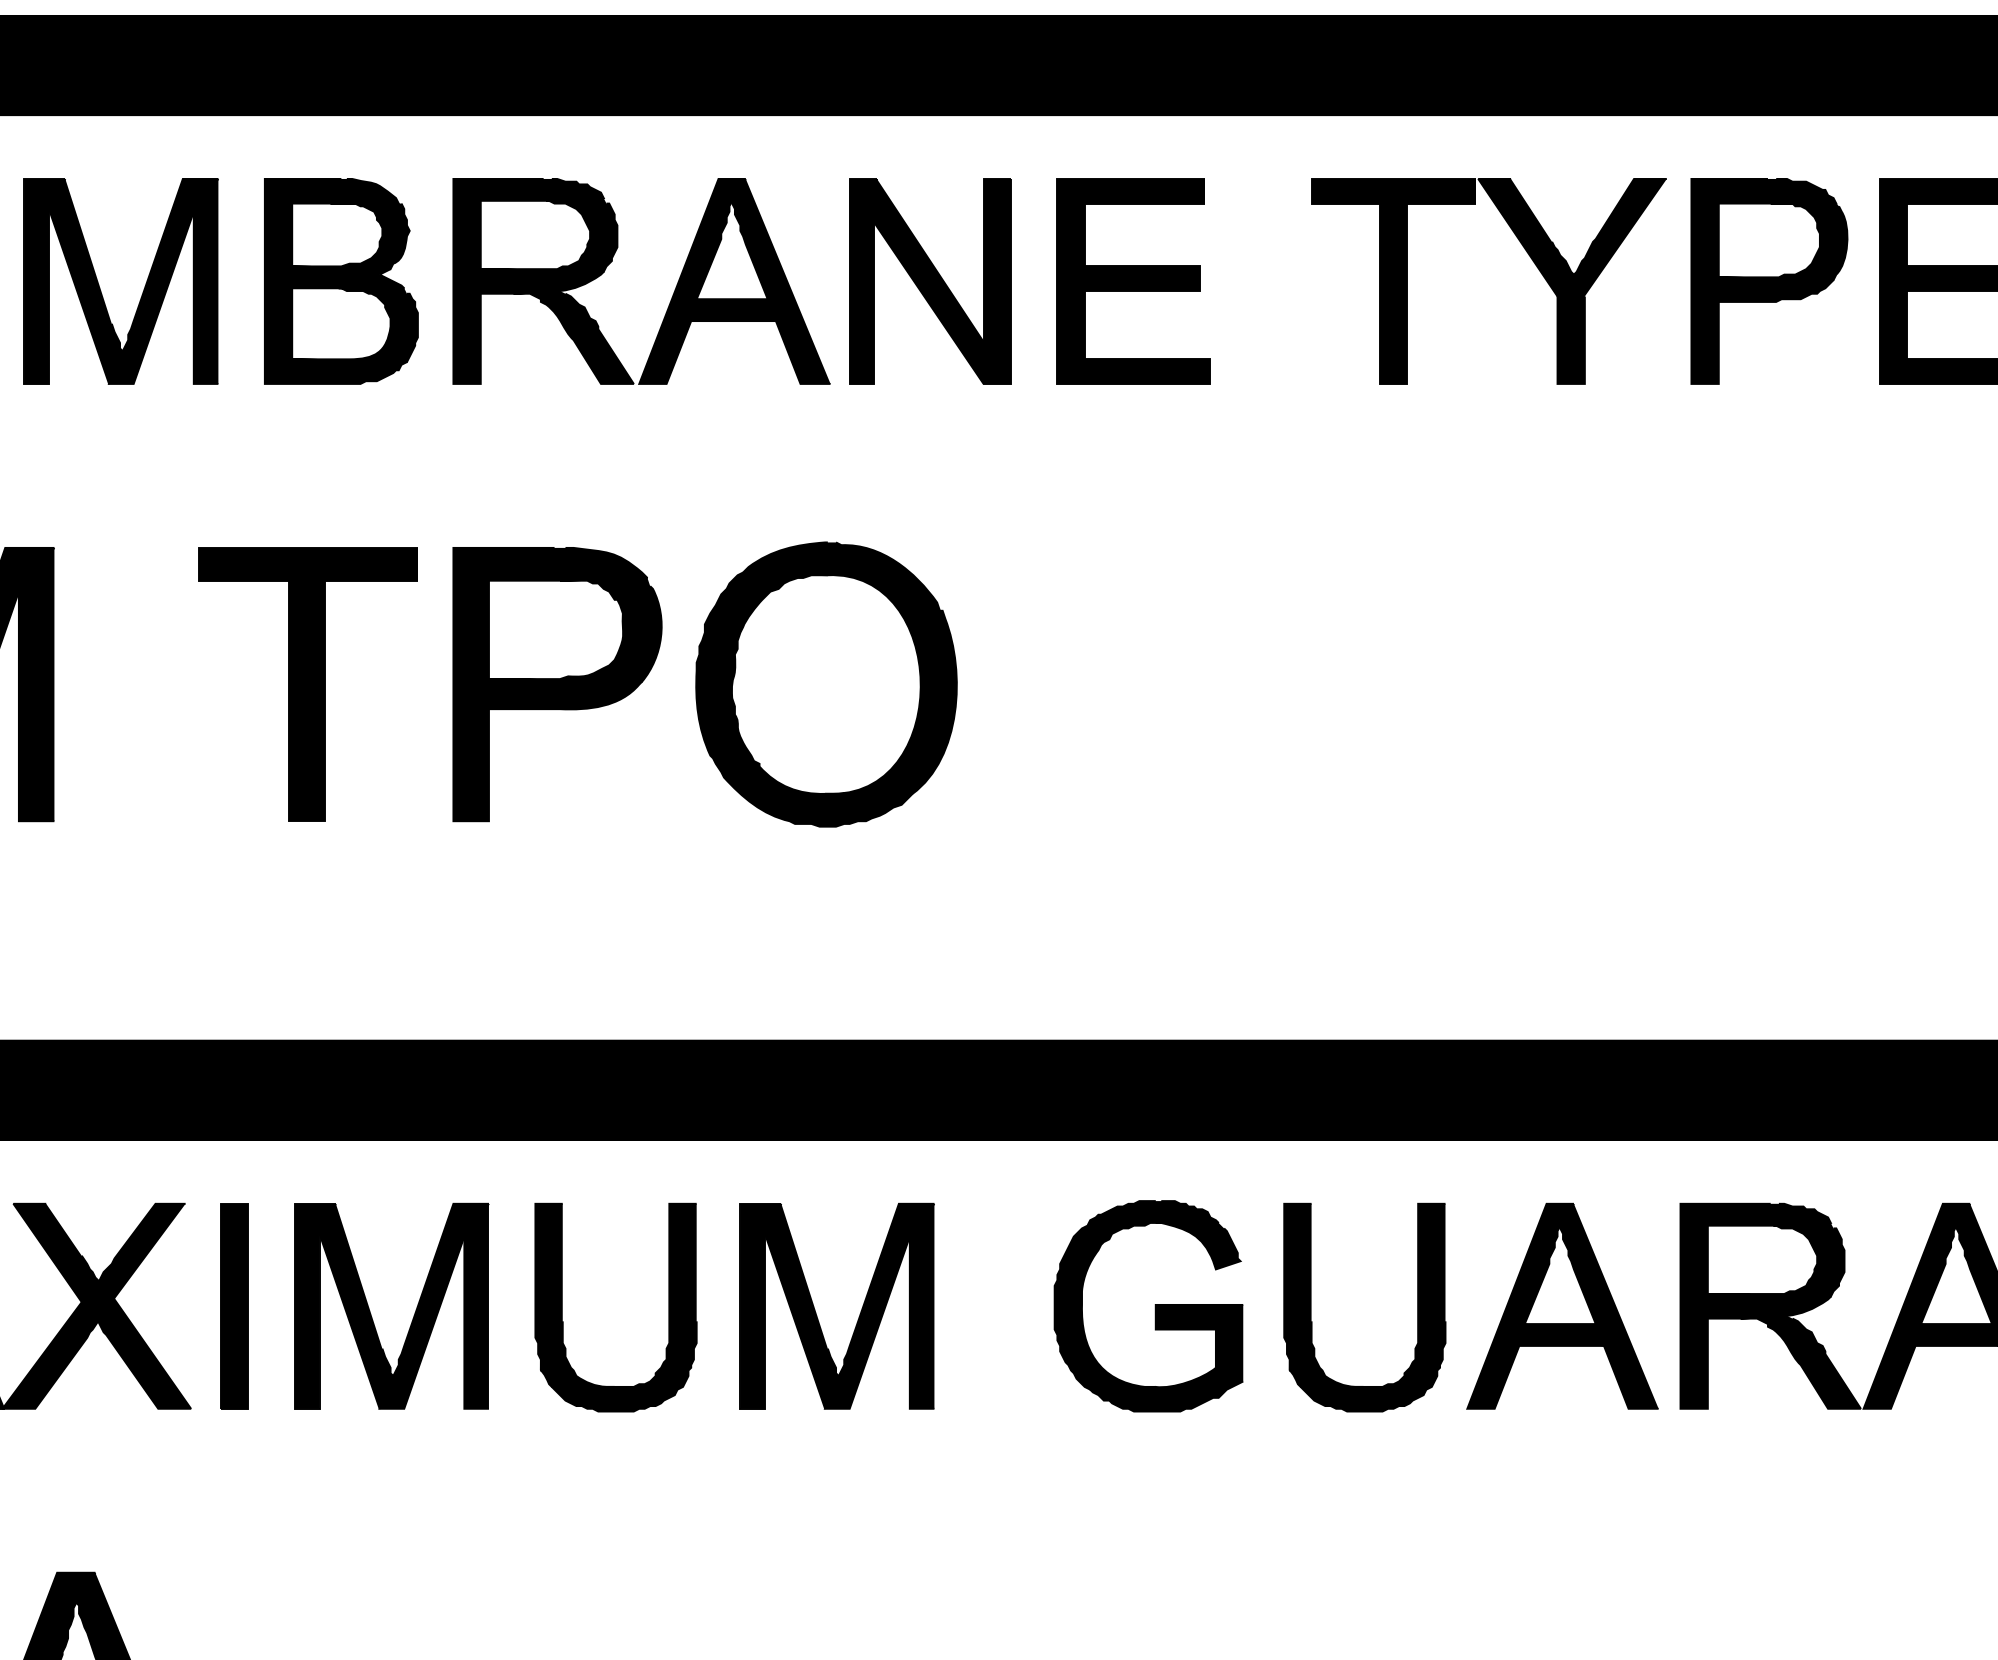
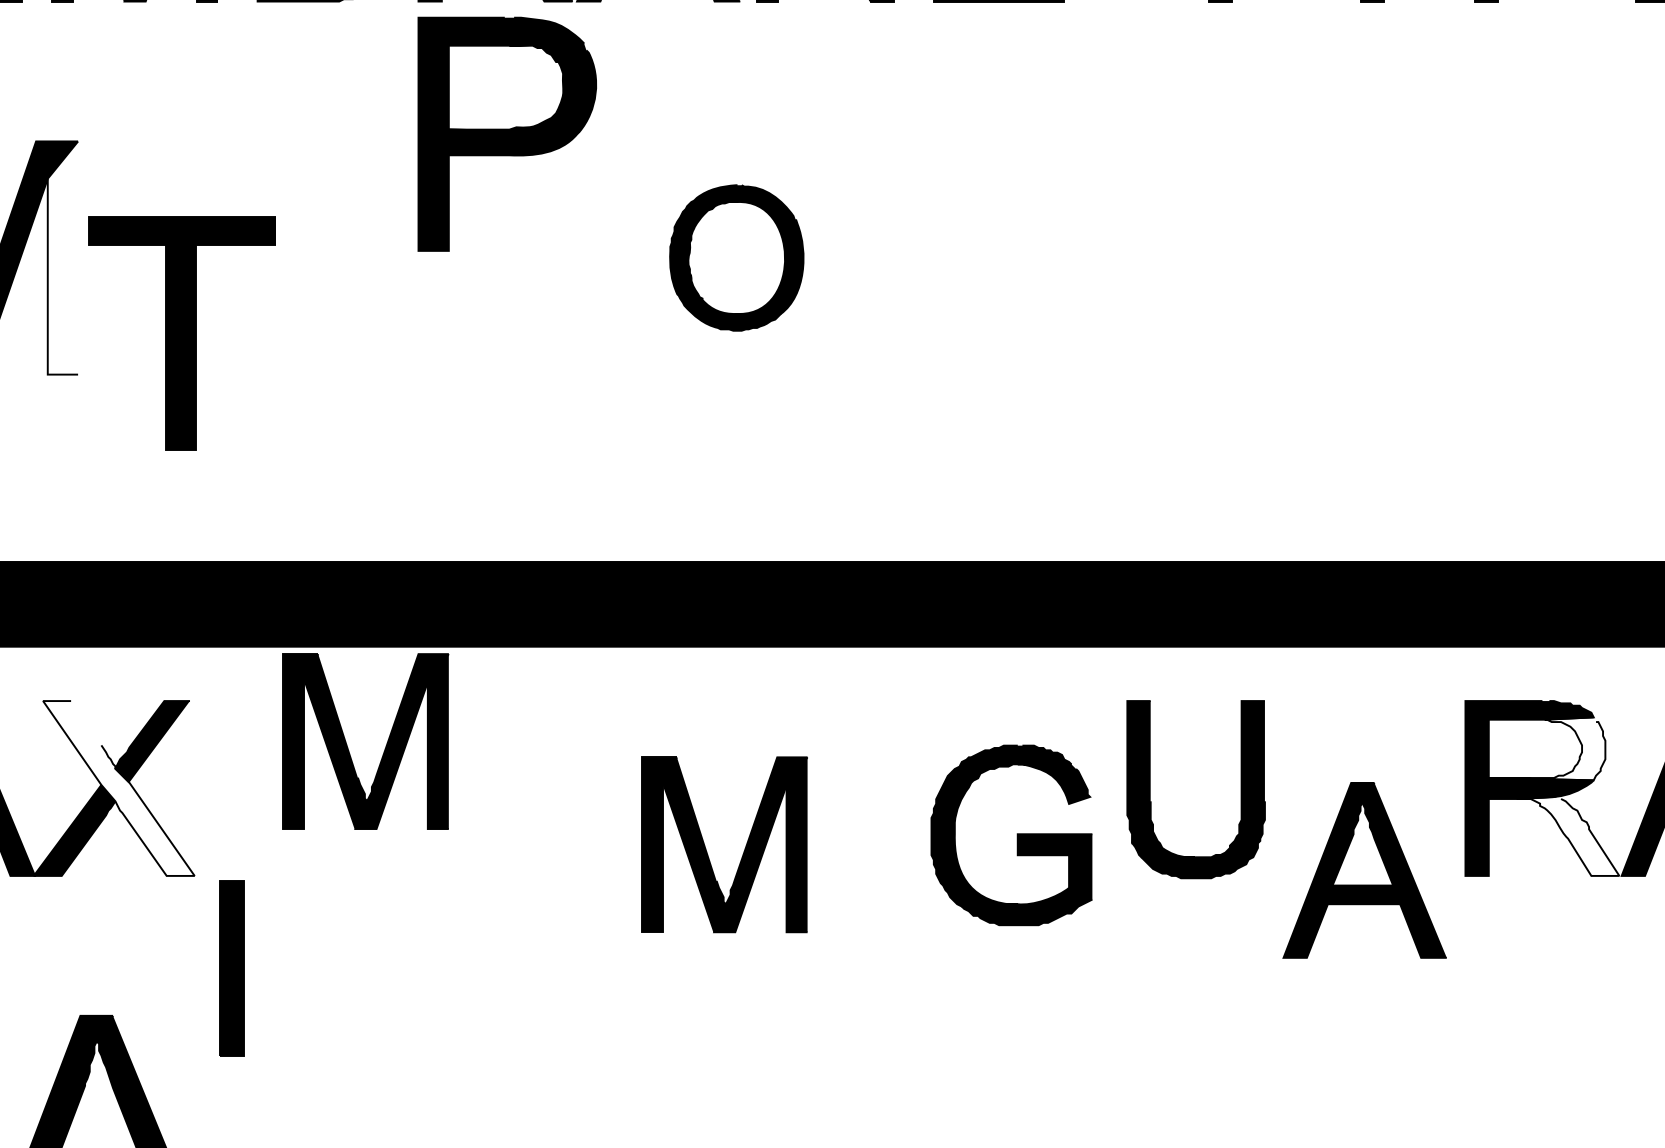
fill: (36, 684) -> (62, 257), removed
part: (307, 684) -> (181, 333), moved
part: (557, 684) -> (507, 134), moved
part: (826, 684) -> (736, 257), size x0.6
fill: (1775, 1259) -> (1546, 748), removed
fill: (102, 1305) -> (119, 787), removed
part: (1562, 1305) -> (1364, 869), moved
part: (234, 1306) -> (231, 968), moved
part: (1148, 1306) -> (1011, 835), moved
part: (562, 1307) -> (511, 789), removed
part: (370, 1310) -> (347, 745), moved
part: (816, 1312) -> (706, 850), moved
fill: (1800, 1361) -> (1567, 835), removed

